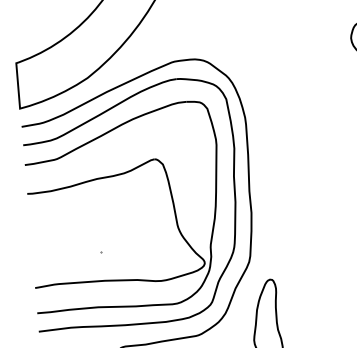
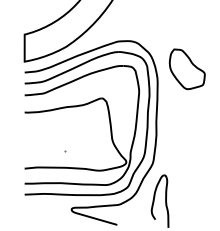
part: (292, 98) -> (186, 69), added

